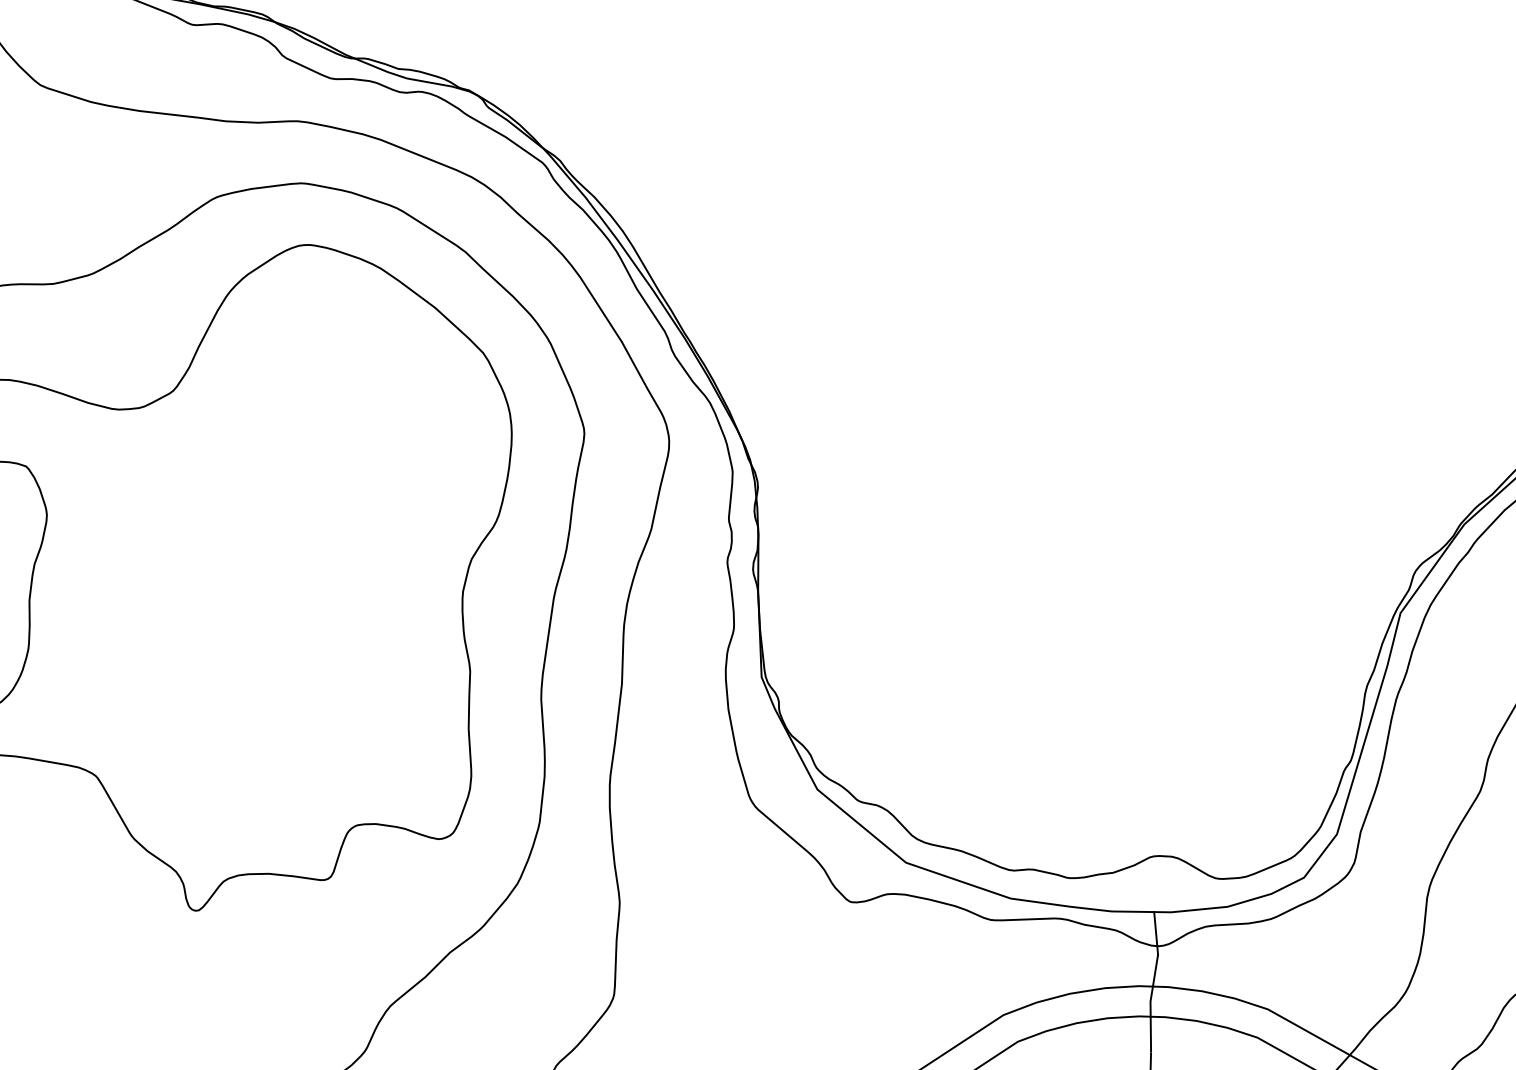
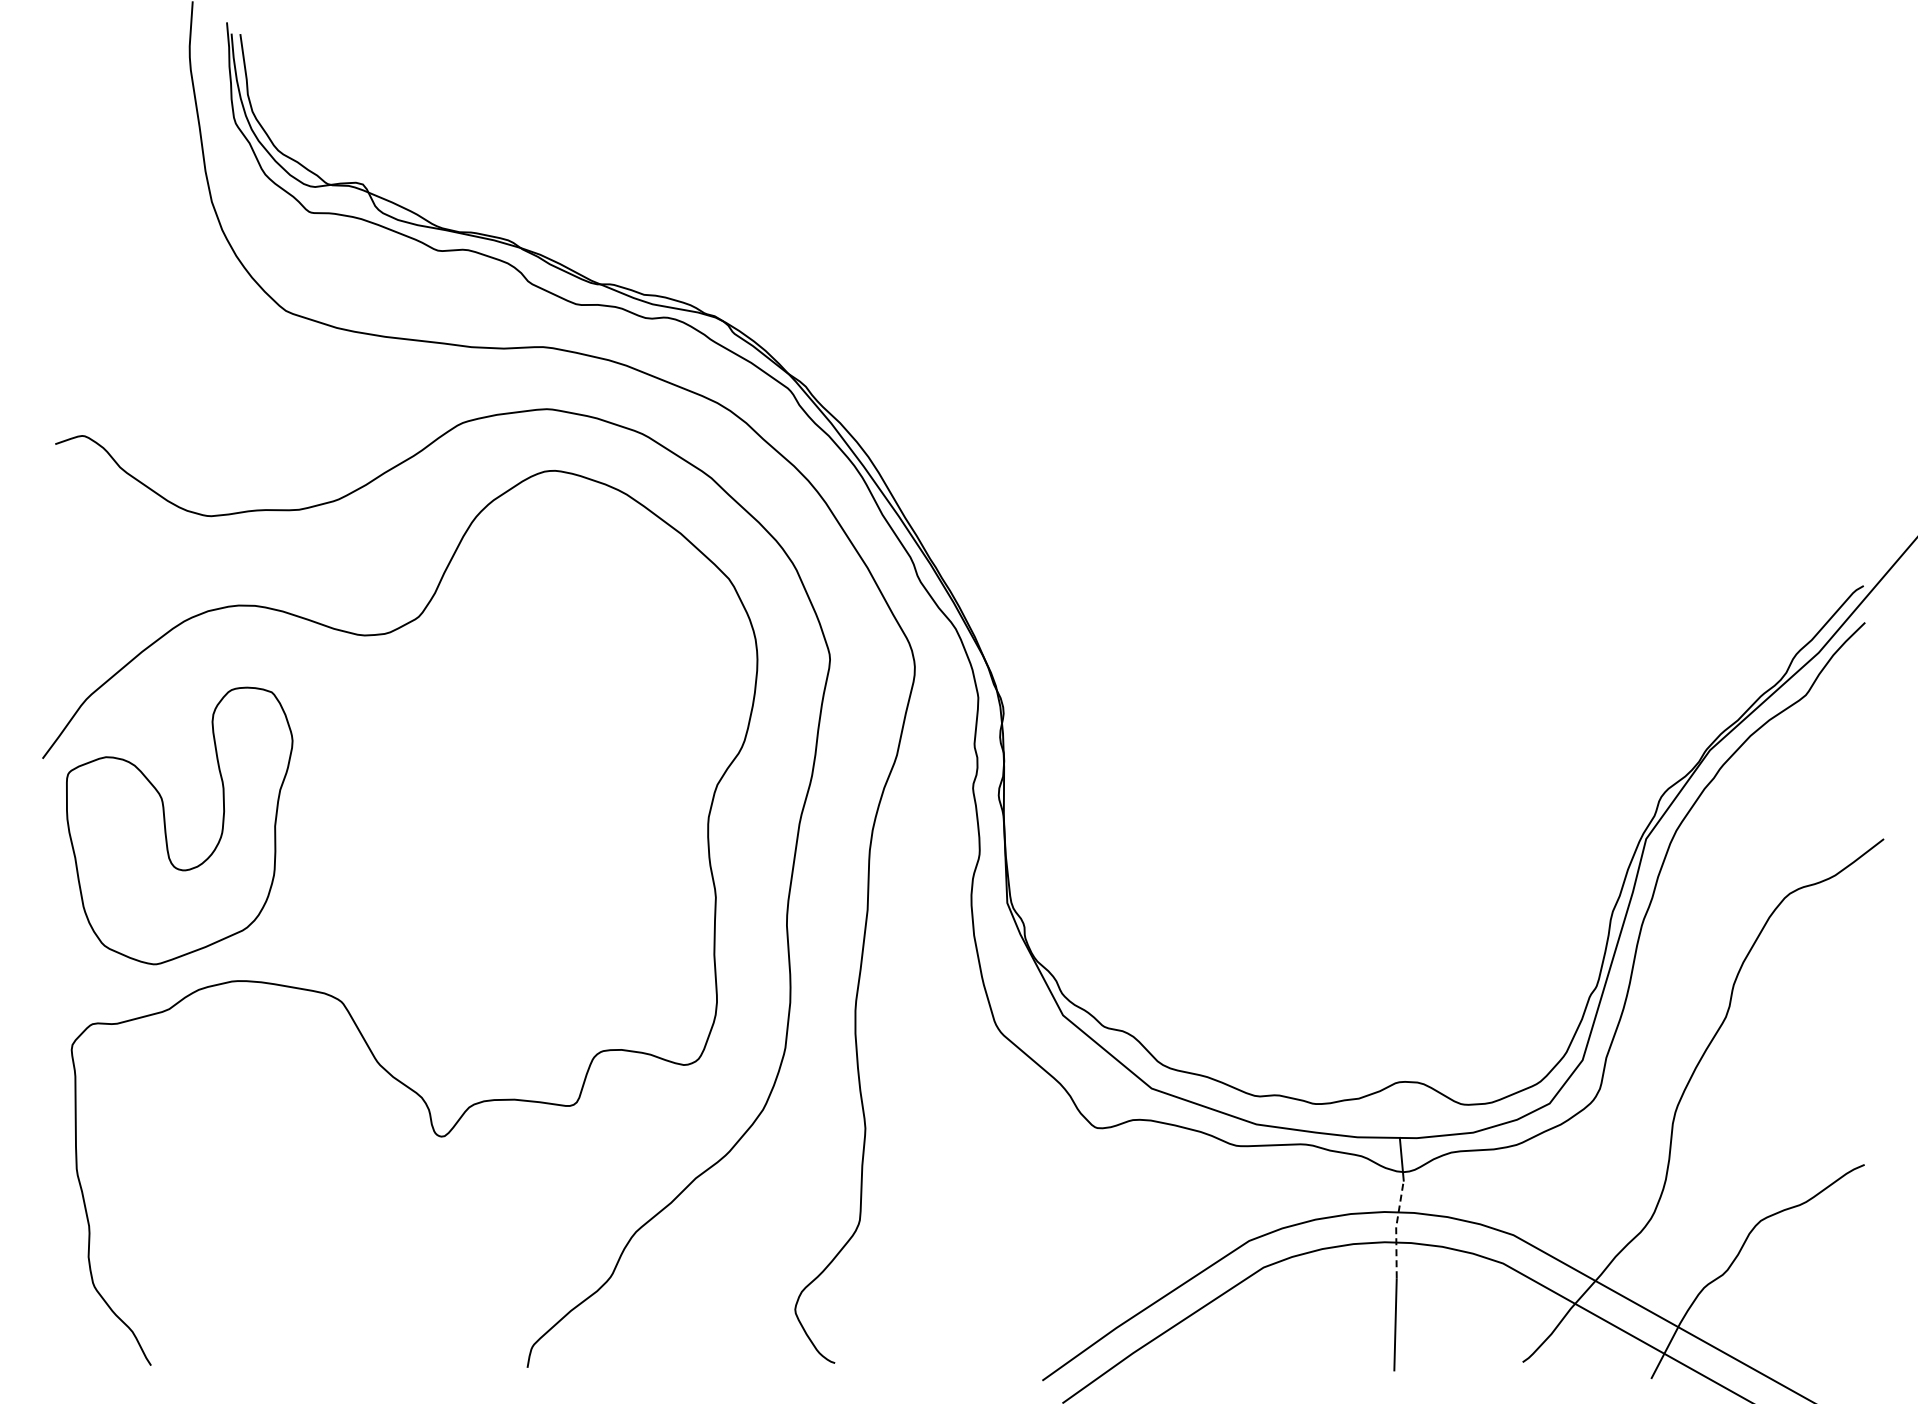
line: (1150, 1002) -> (1396, 1228), solid -> dashed

